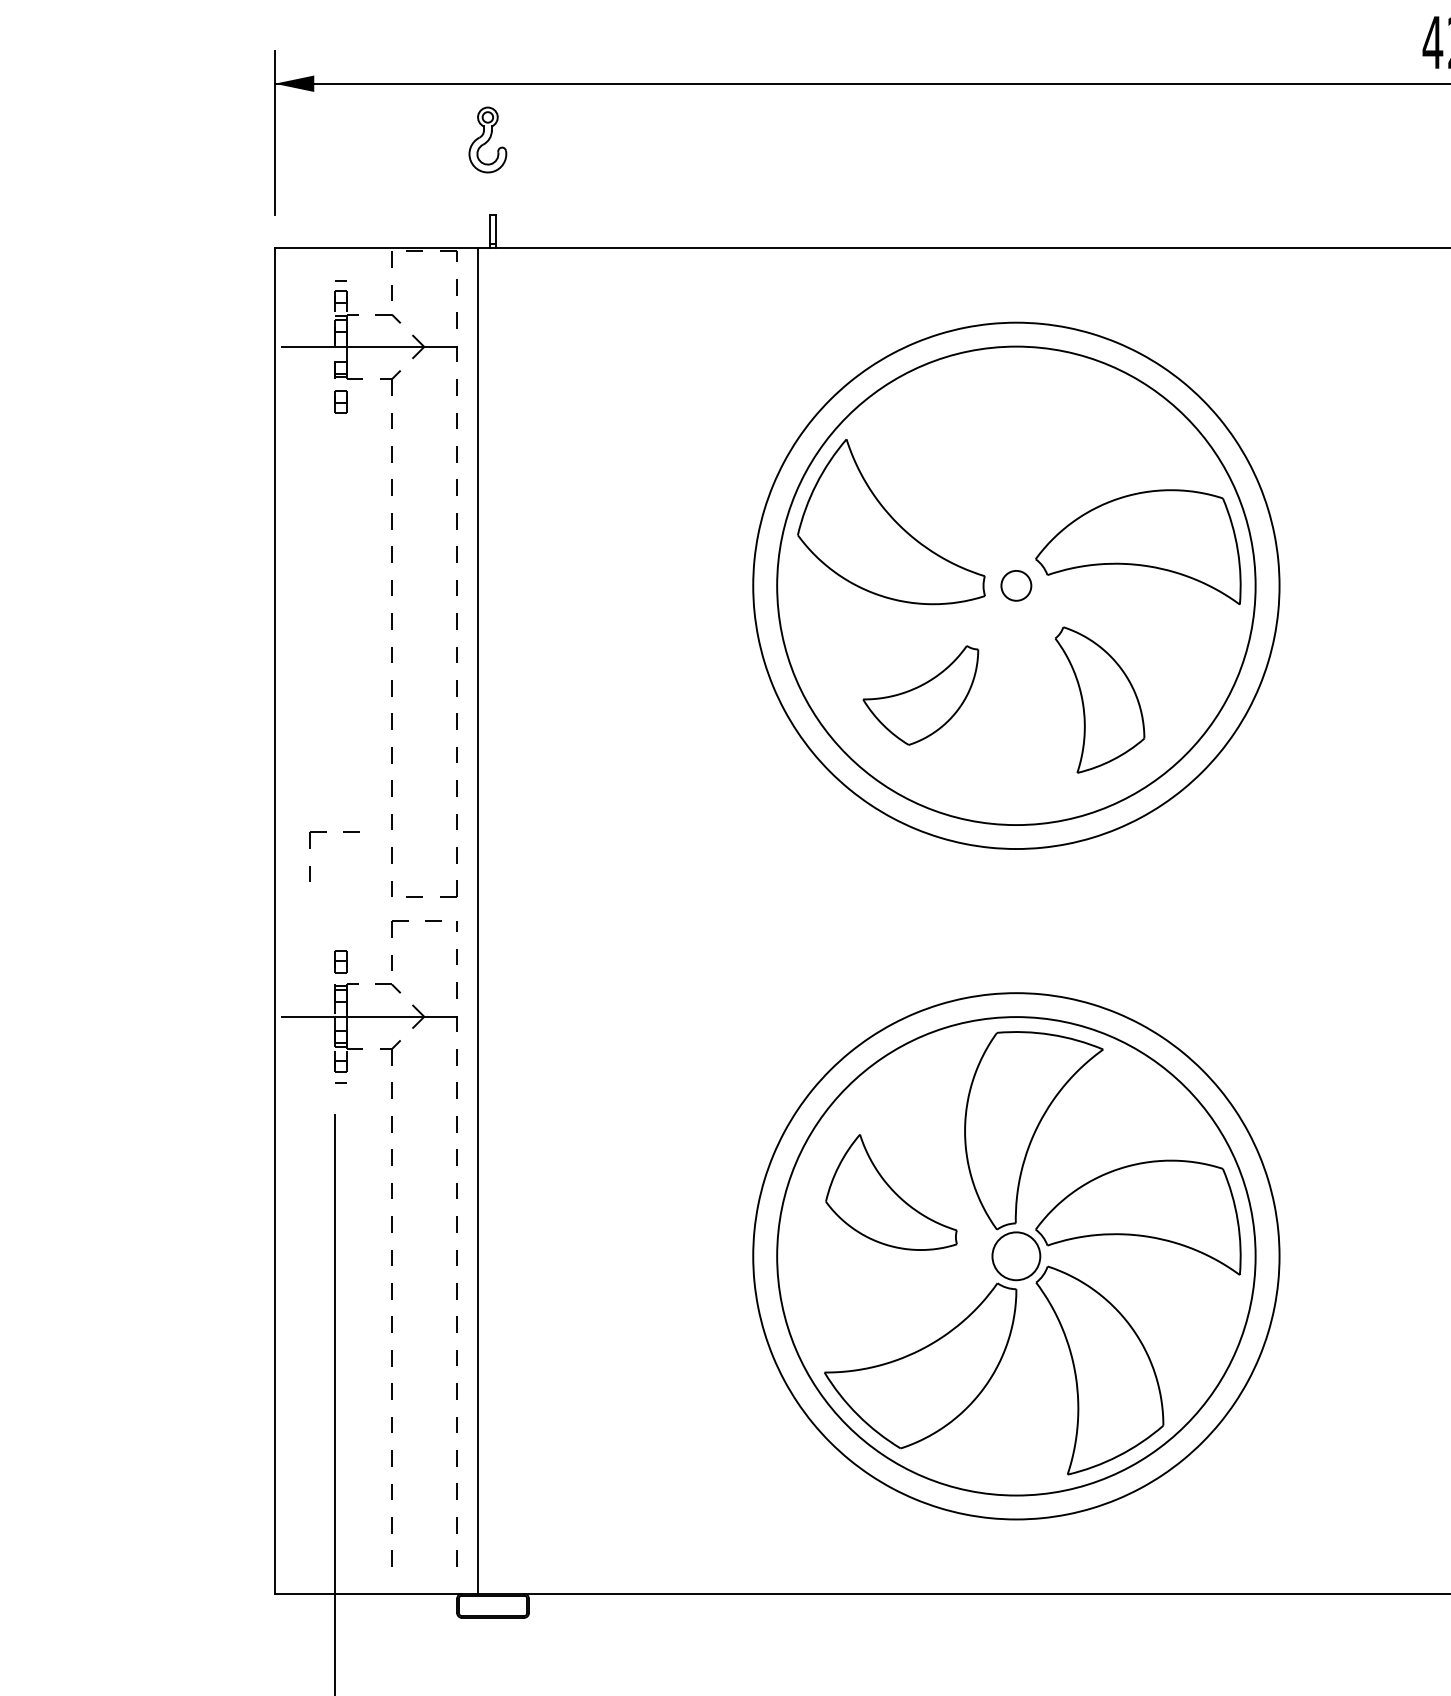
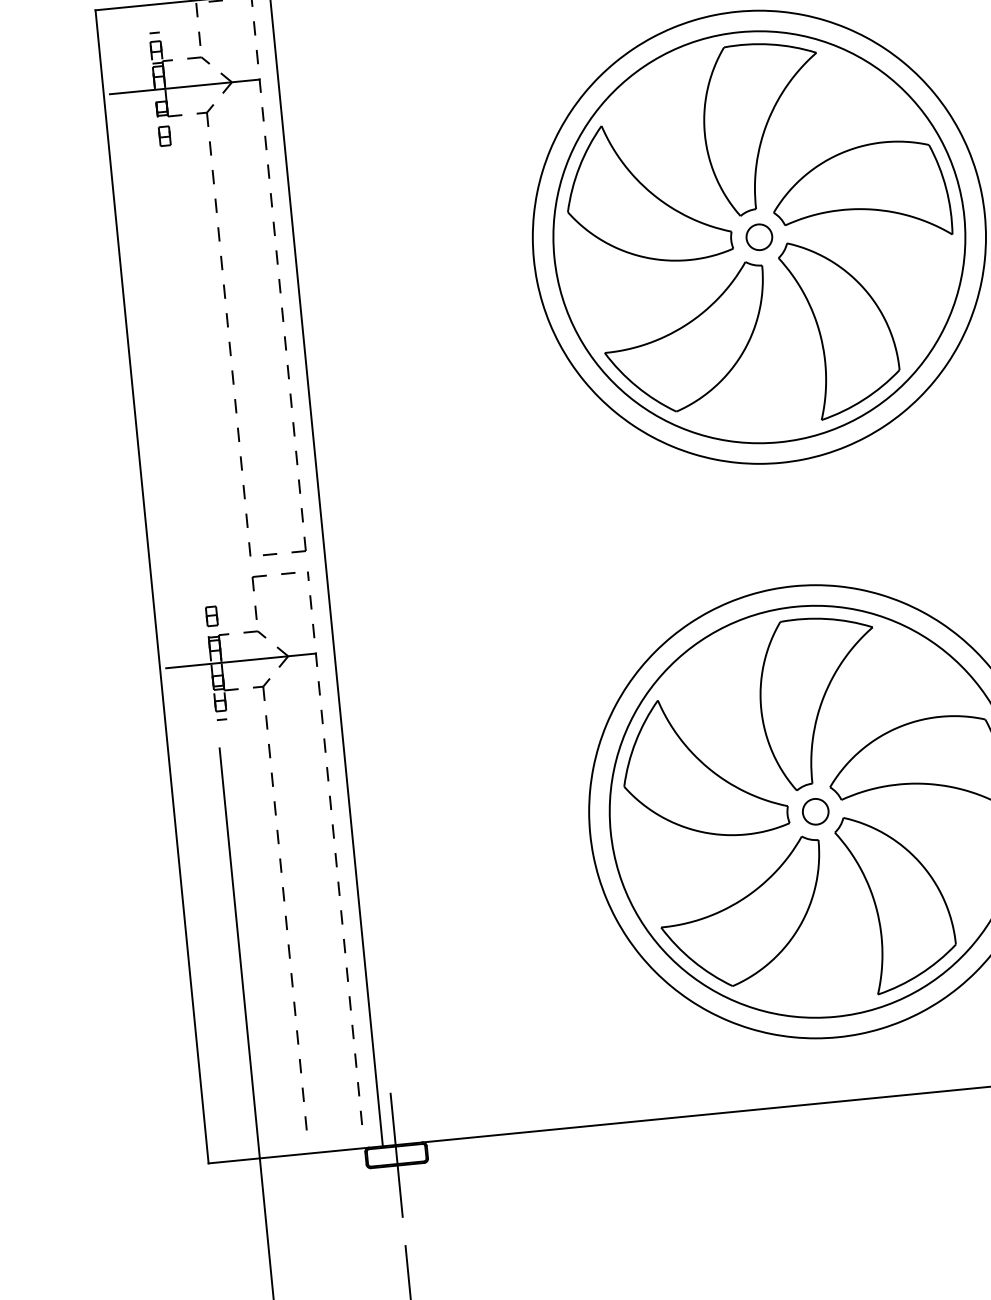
part: (1033, 459) -> (763, 127), added
part: (920, 695) -> (686, 339), size x1.67
part: (1099, 699) -> (840, 327), size x1.43
part: (326, 832) -> (188, 506), removed
part: (891, 1192) -> (703, 767), size x1.43
circle: (1016, 1256) -> (815, 811), size x0.62
line: (493, 1605) -> (397, 1154), added

